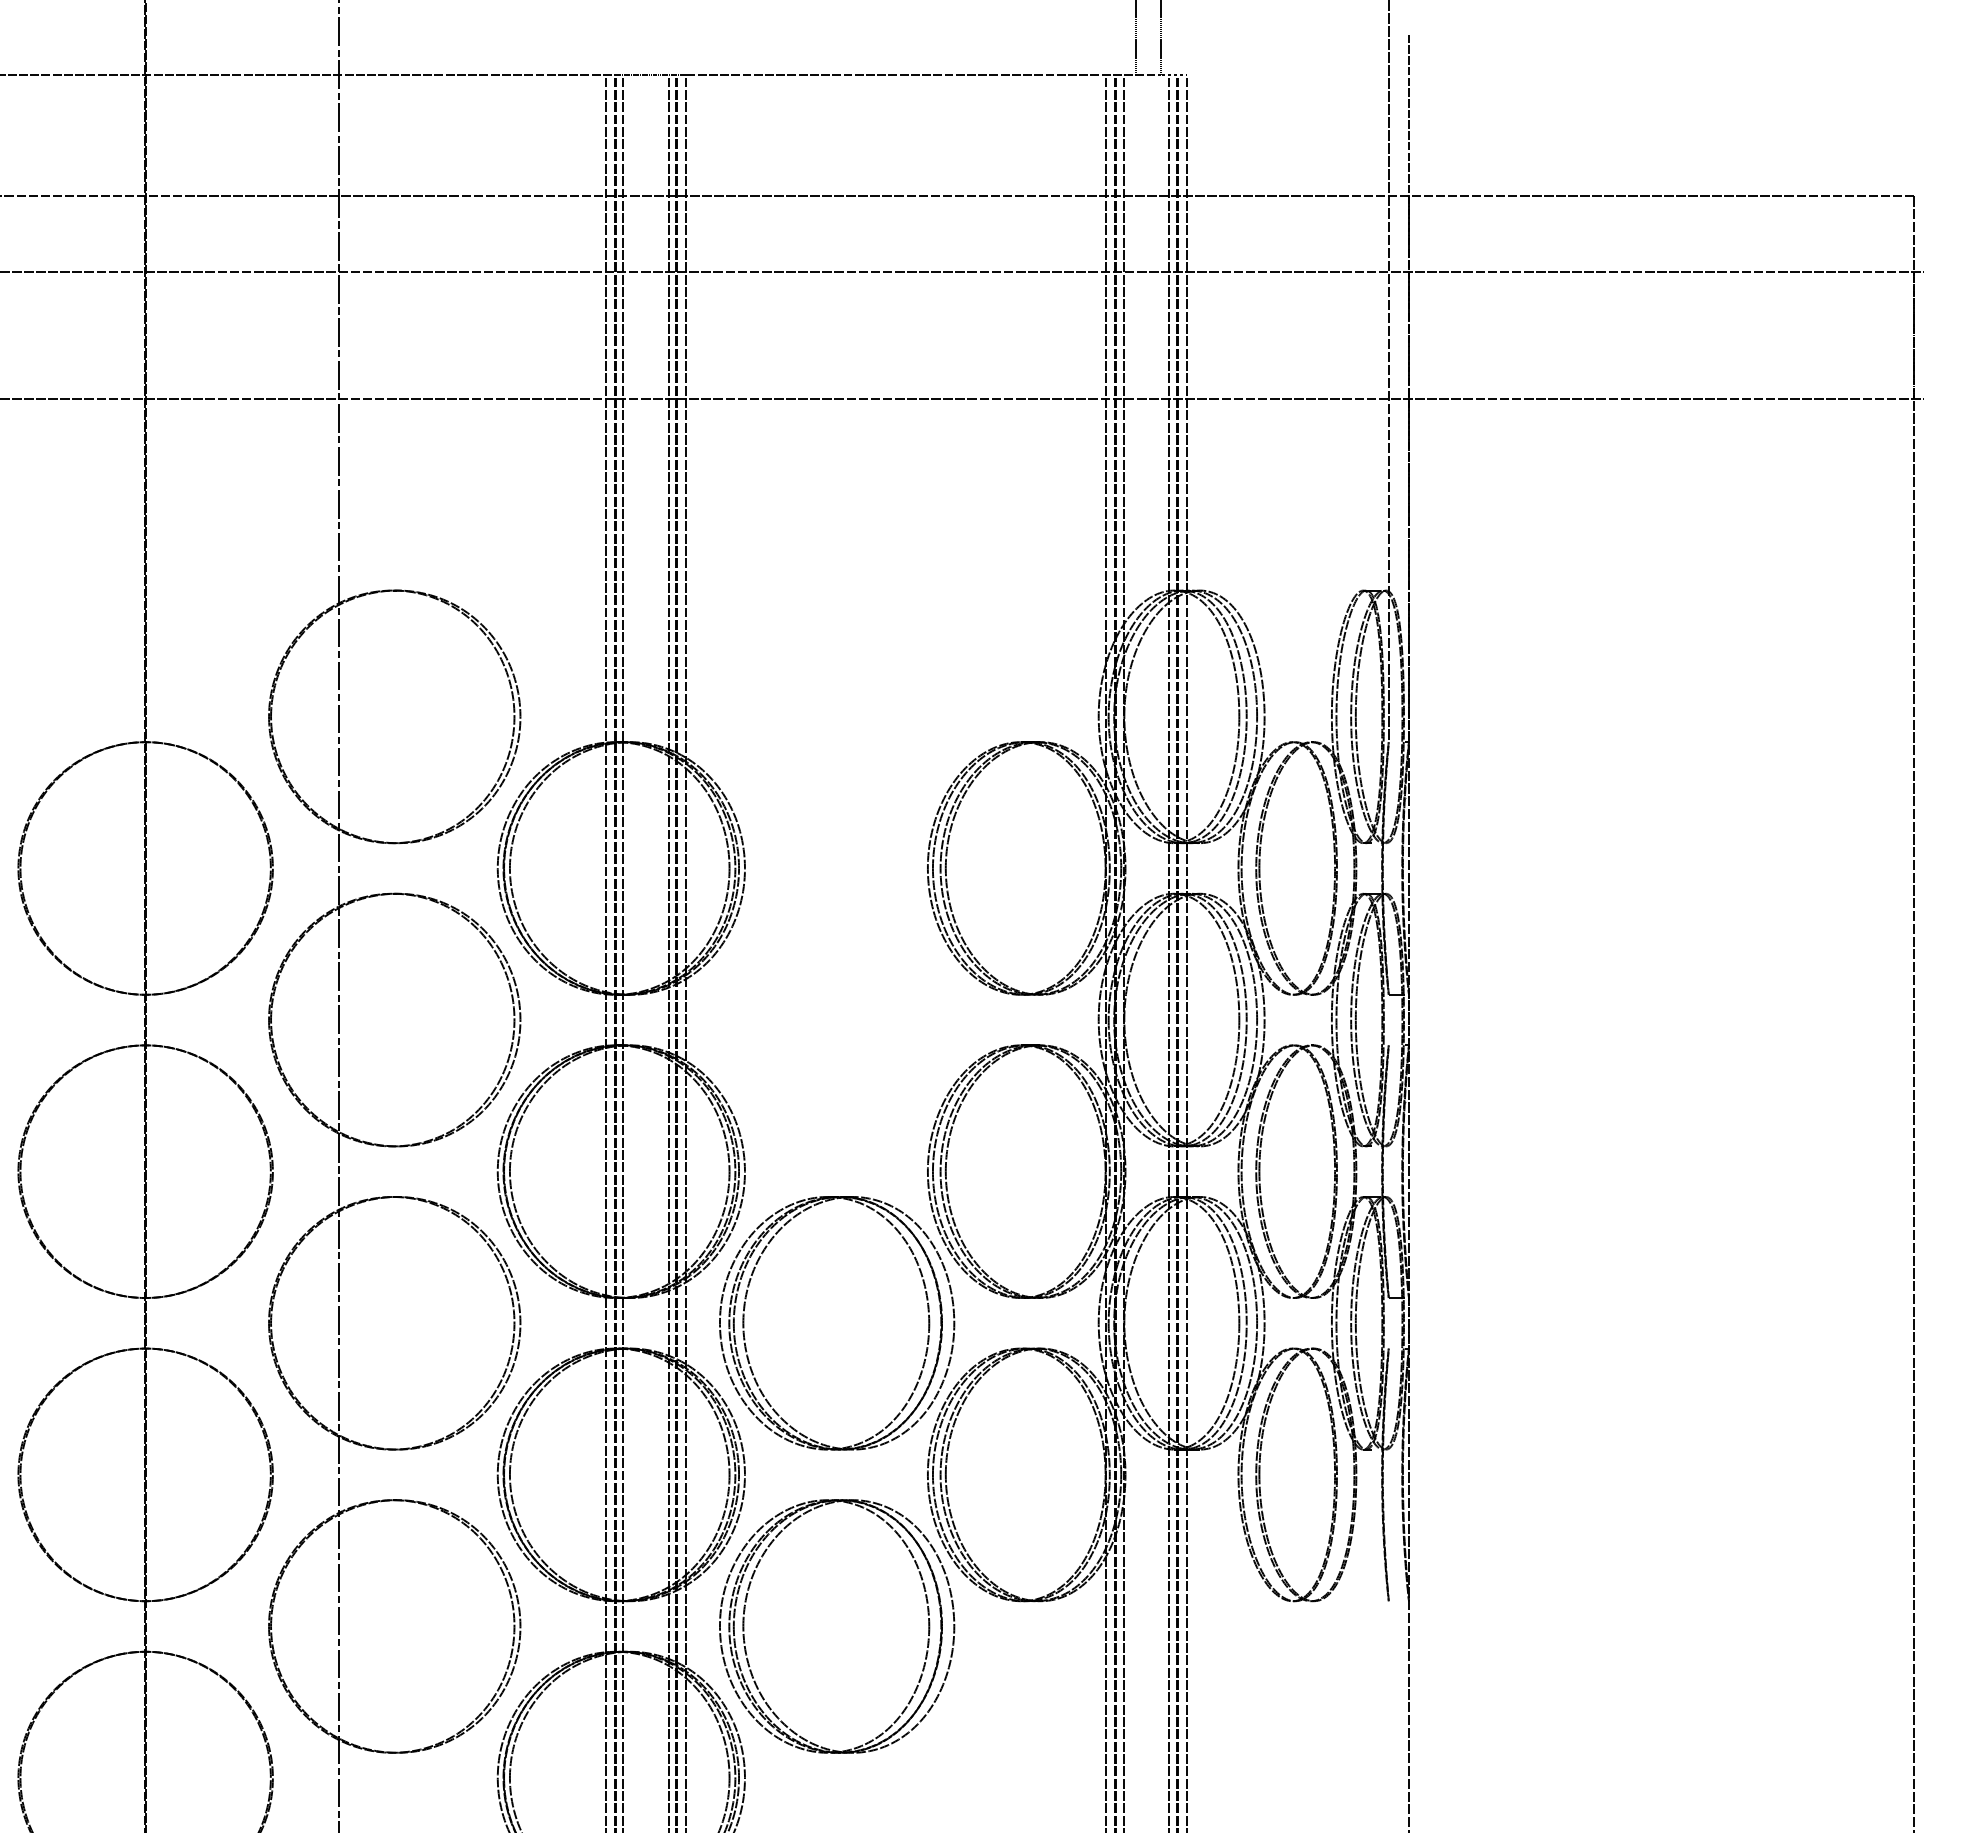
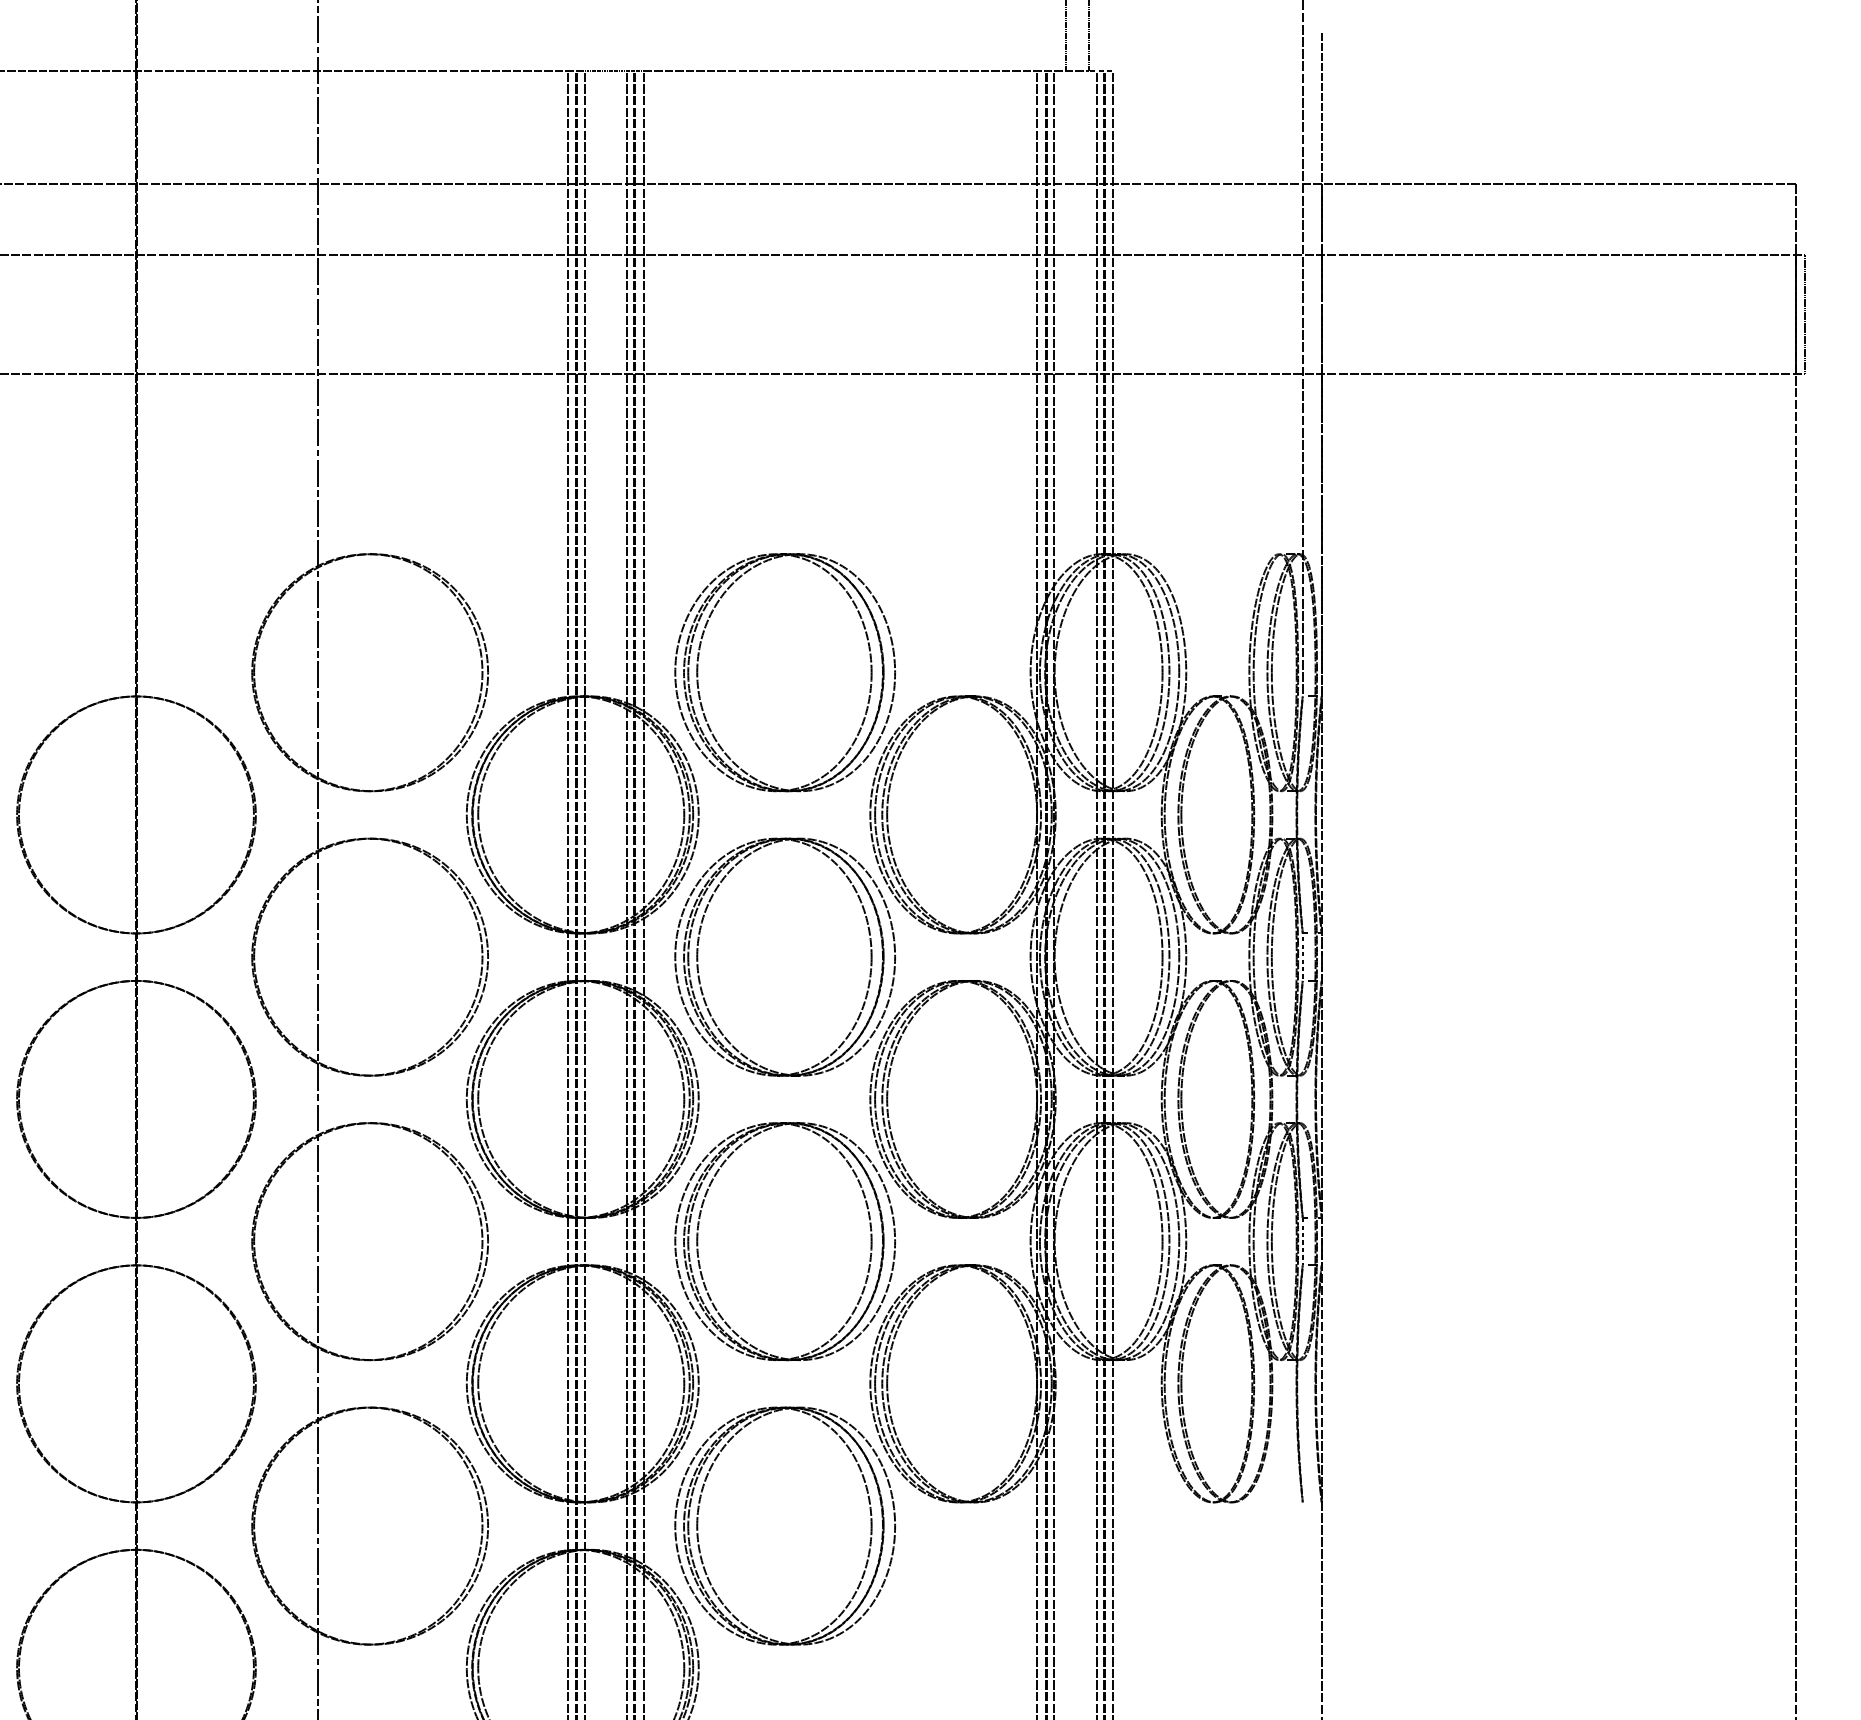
line: (1924, 335) -> (1805, 314), added
part: (927, 704) -> (869, 661), added
part: (927, 1008) -> (869, 946), added
line: (1388, 1019) -> (1302, 956), added
line: (1388, 1322) -> (1302, 1240), added

